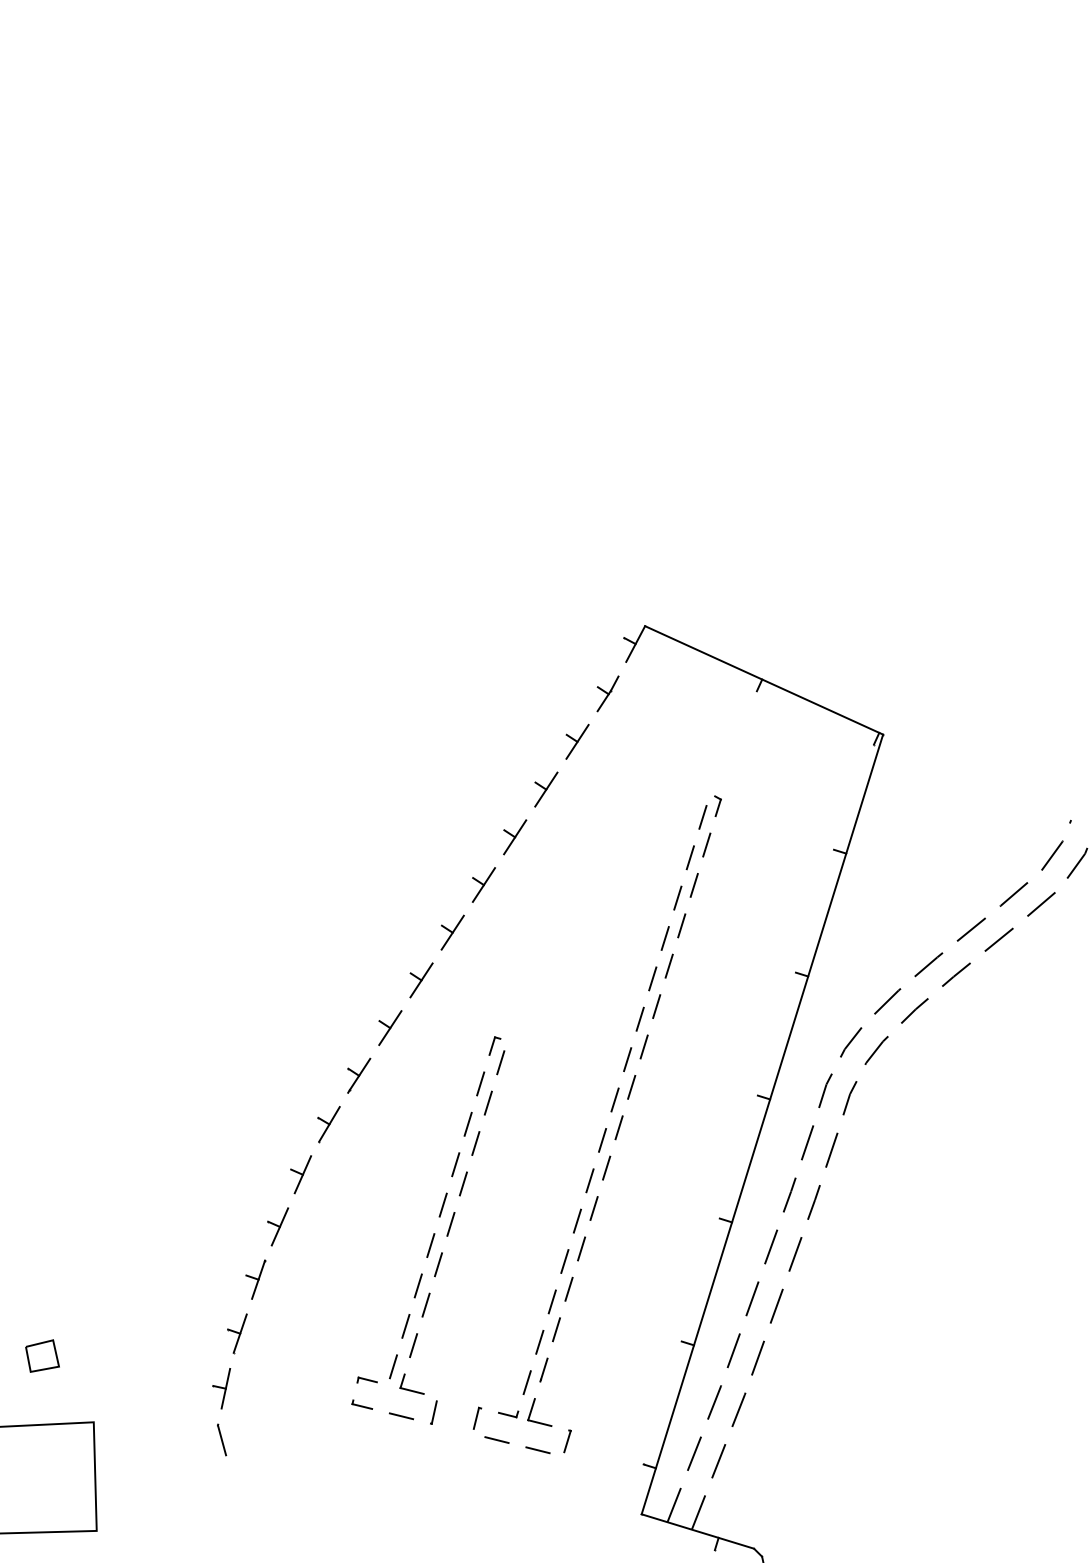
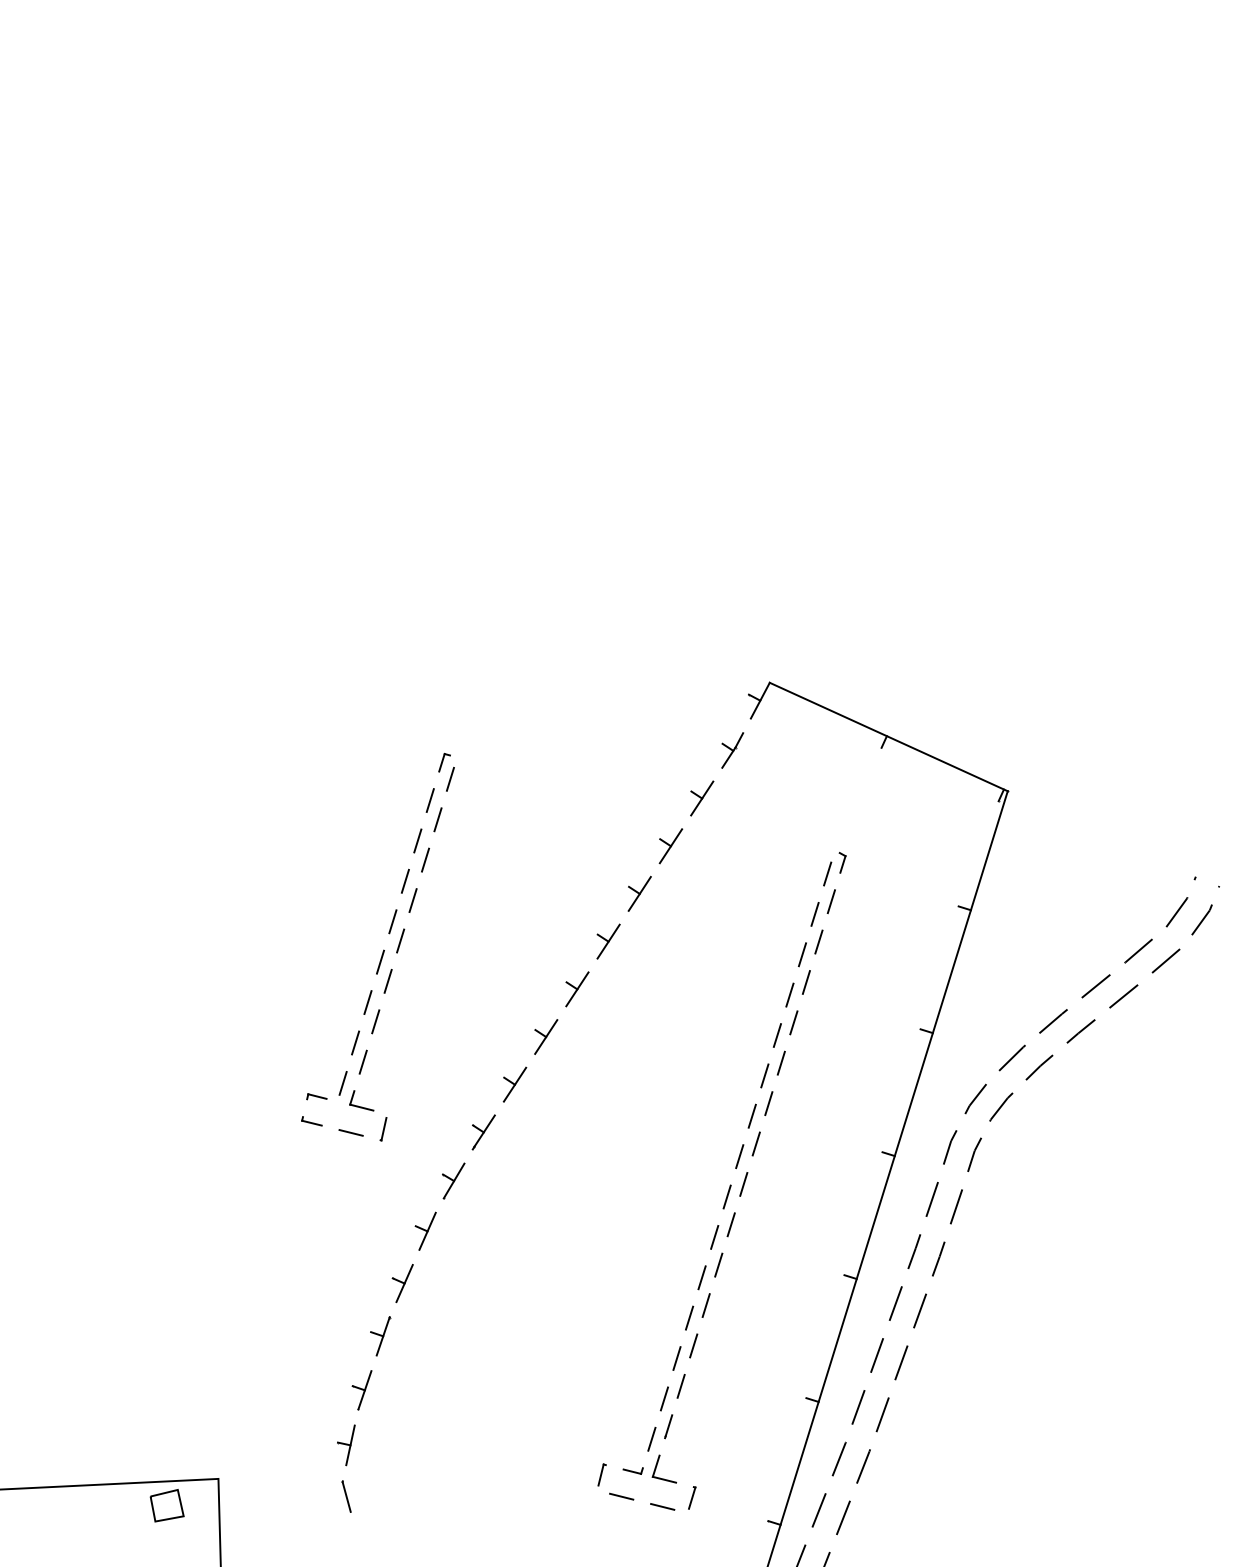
part: (433, 1232) -> (383, 949), moved
part: (41, 1355) -> (166, 1505), moved

